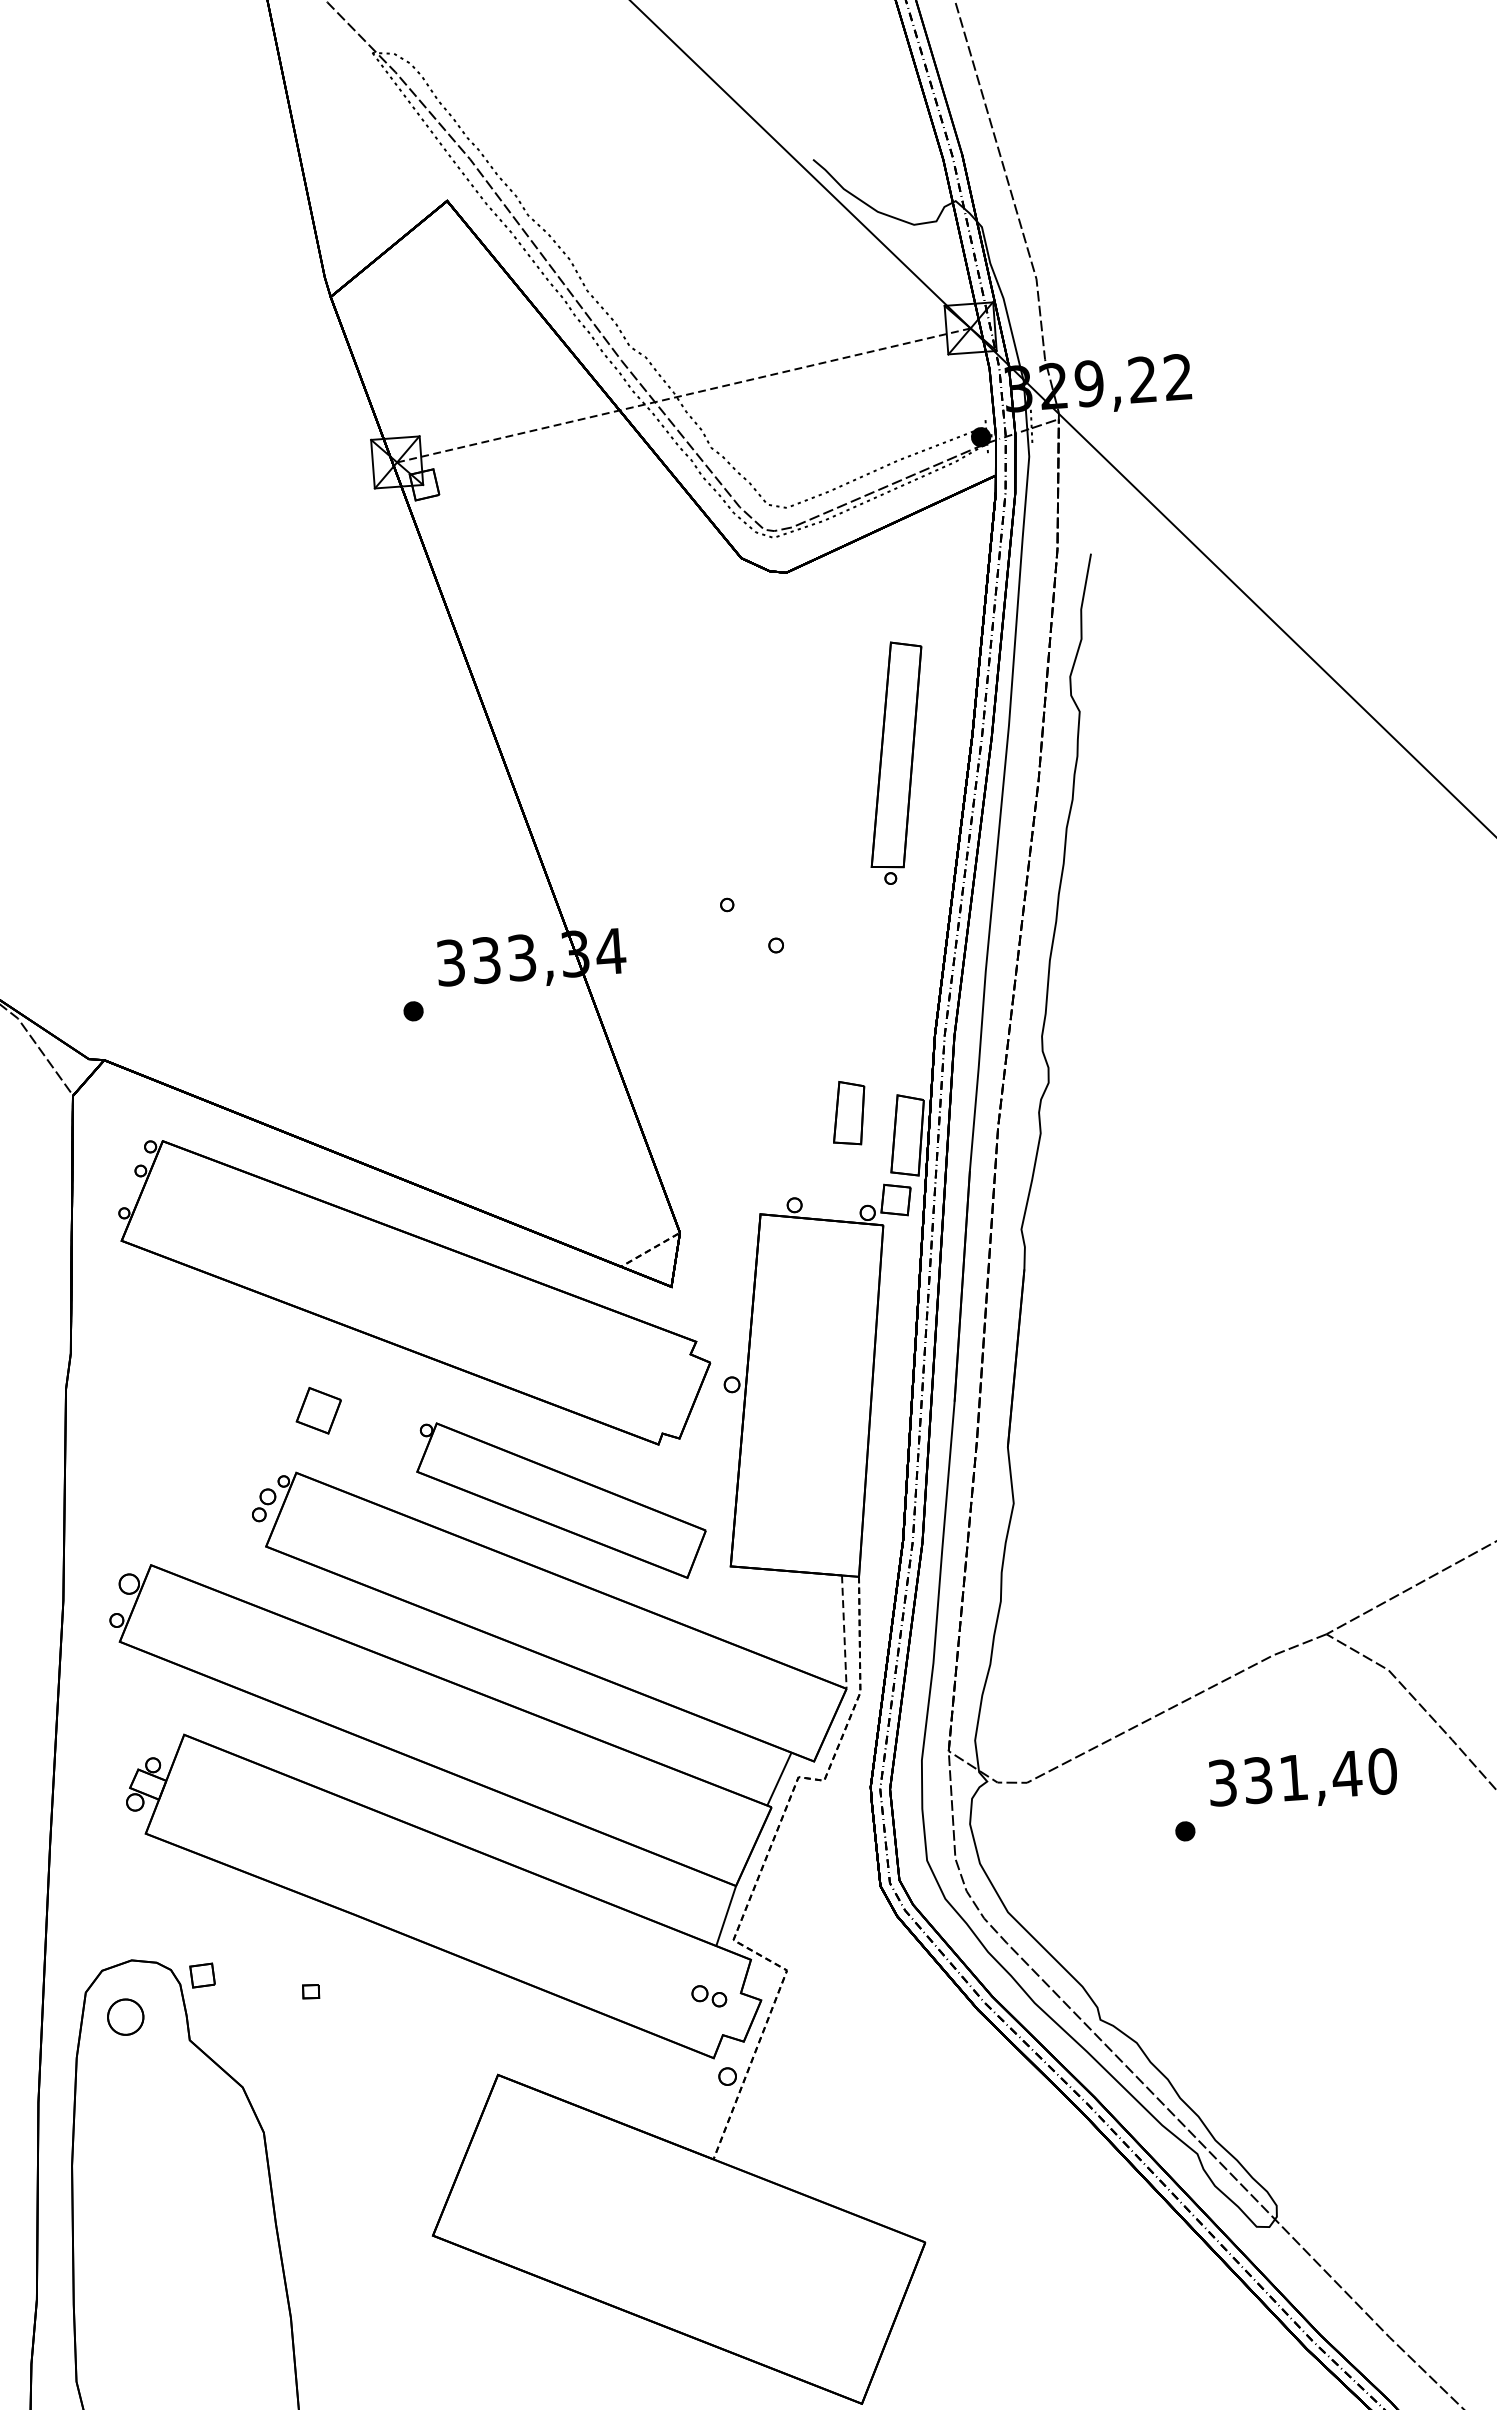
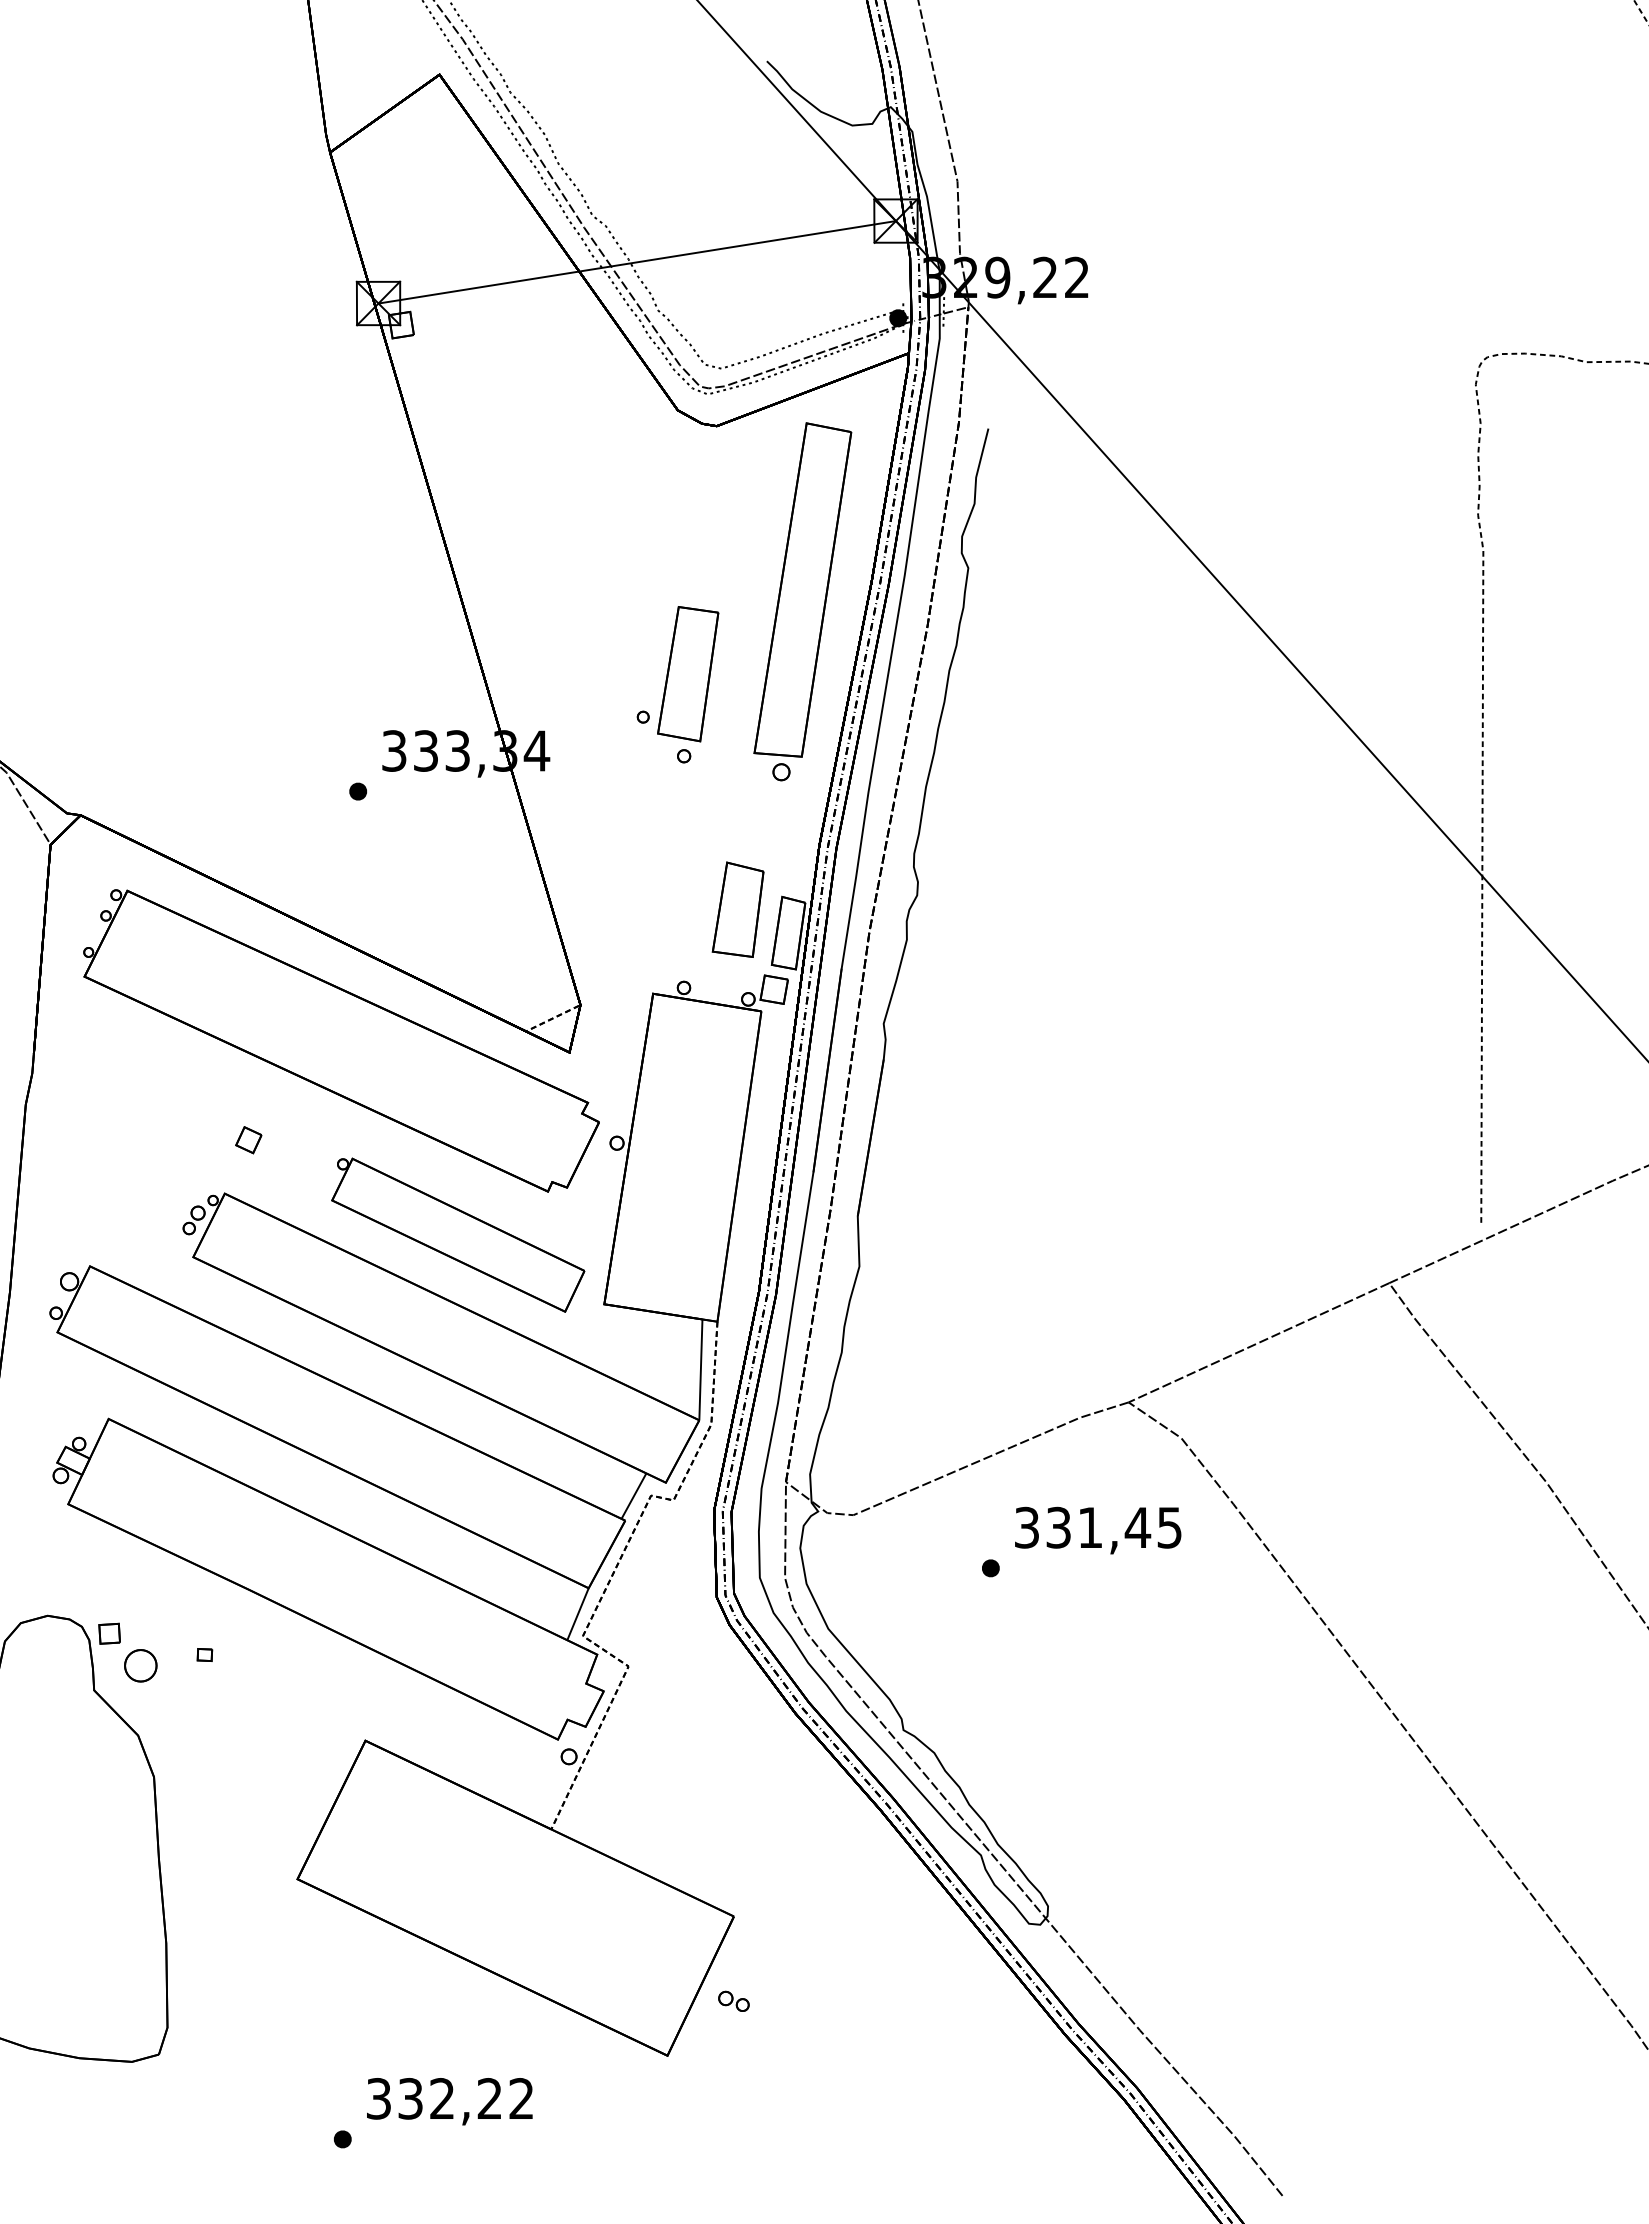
line: (684, 395) -> (637, 262), dashed -> solid
part: (896, 762) -> (802, 601), size x1.67
part: (774, 853) -> (688, 674), added
part: (848, 1113) -> (737, 909), size x1.67
part: (318, 1411) -> (248, 1140), size x0.62
line: (843, 1632) -> (700, 1370), dashed -> solid
text: (1382, 1771) -> (1169, 1527), 331,40 -> 331,45
part: (708, 1995) -> (733, 2000), moved
part: (125, 2016) -> (140, 1665), moved

